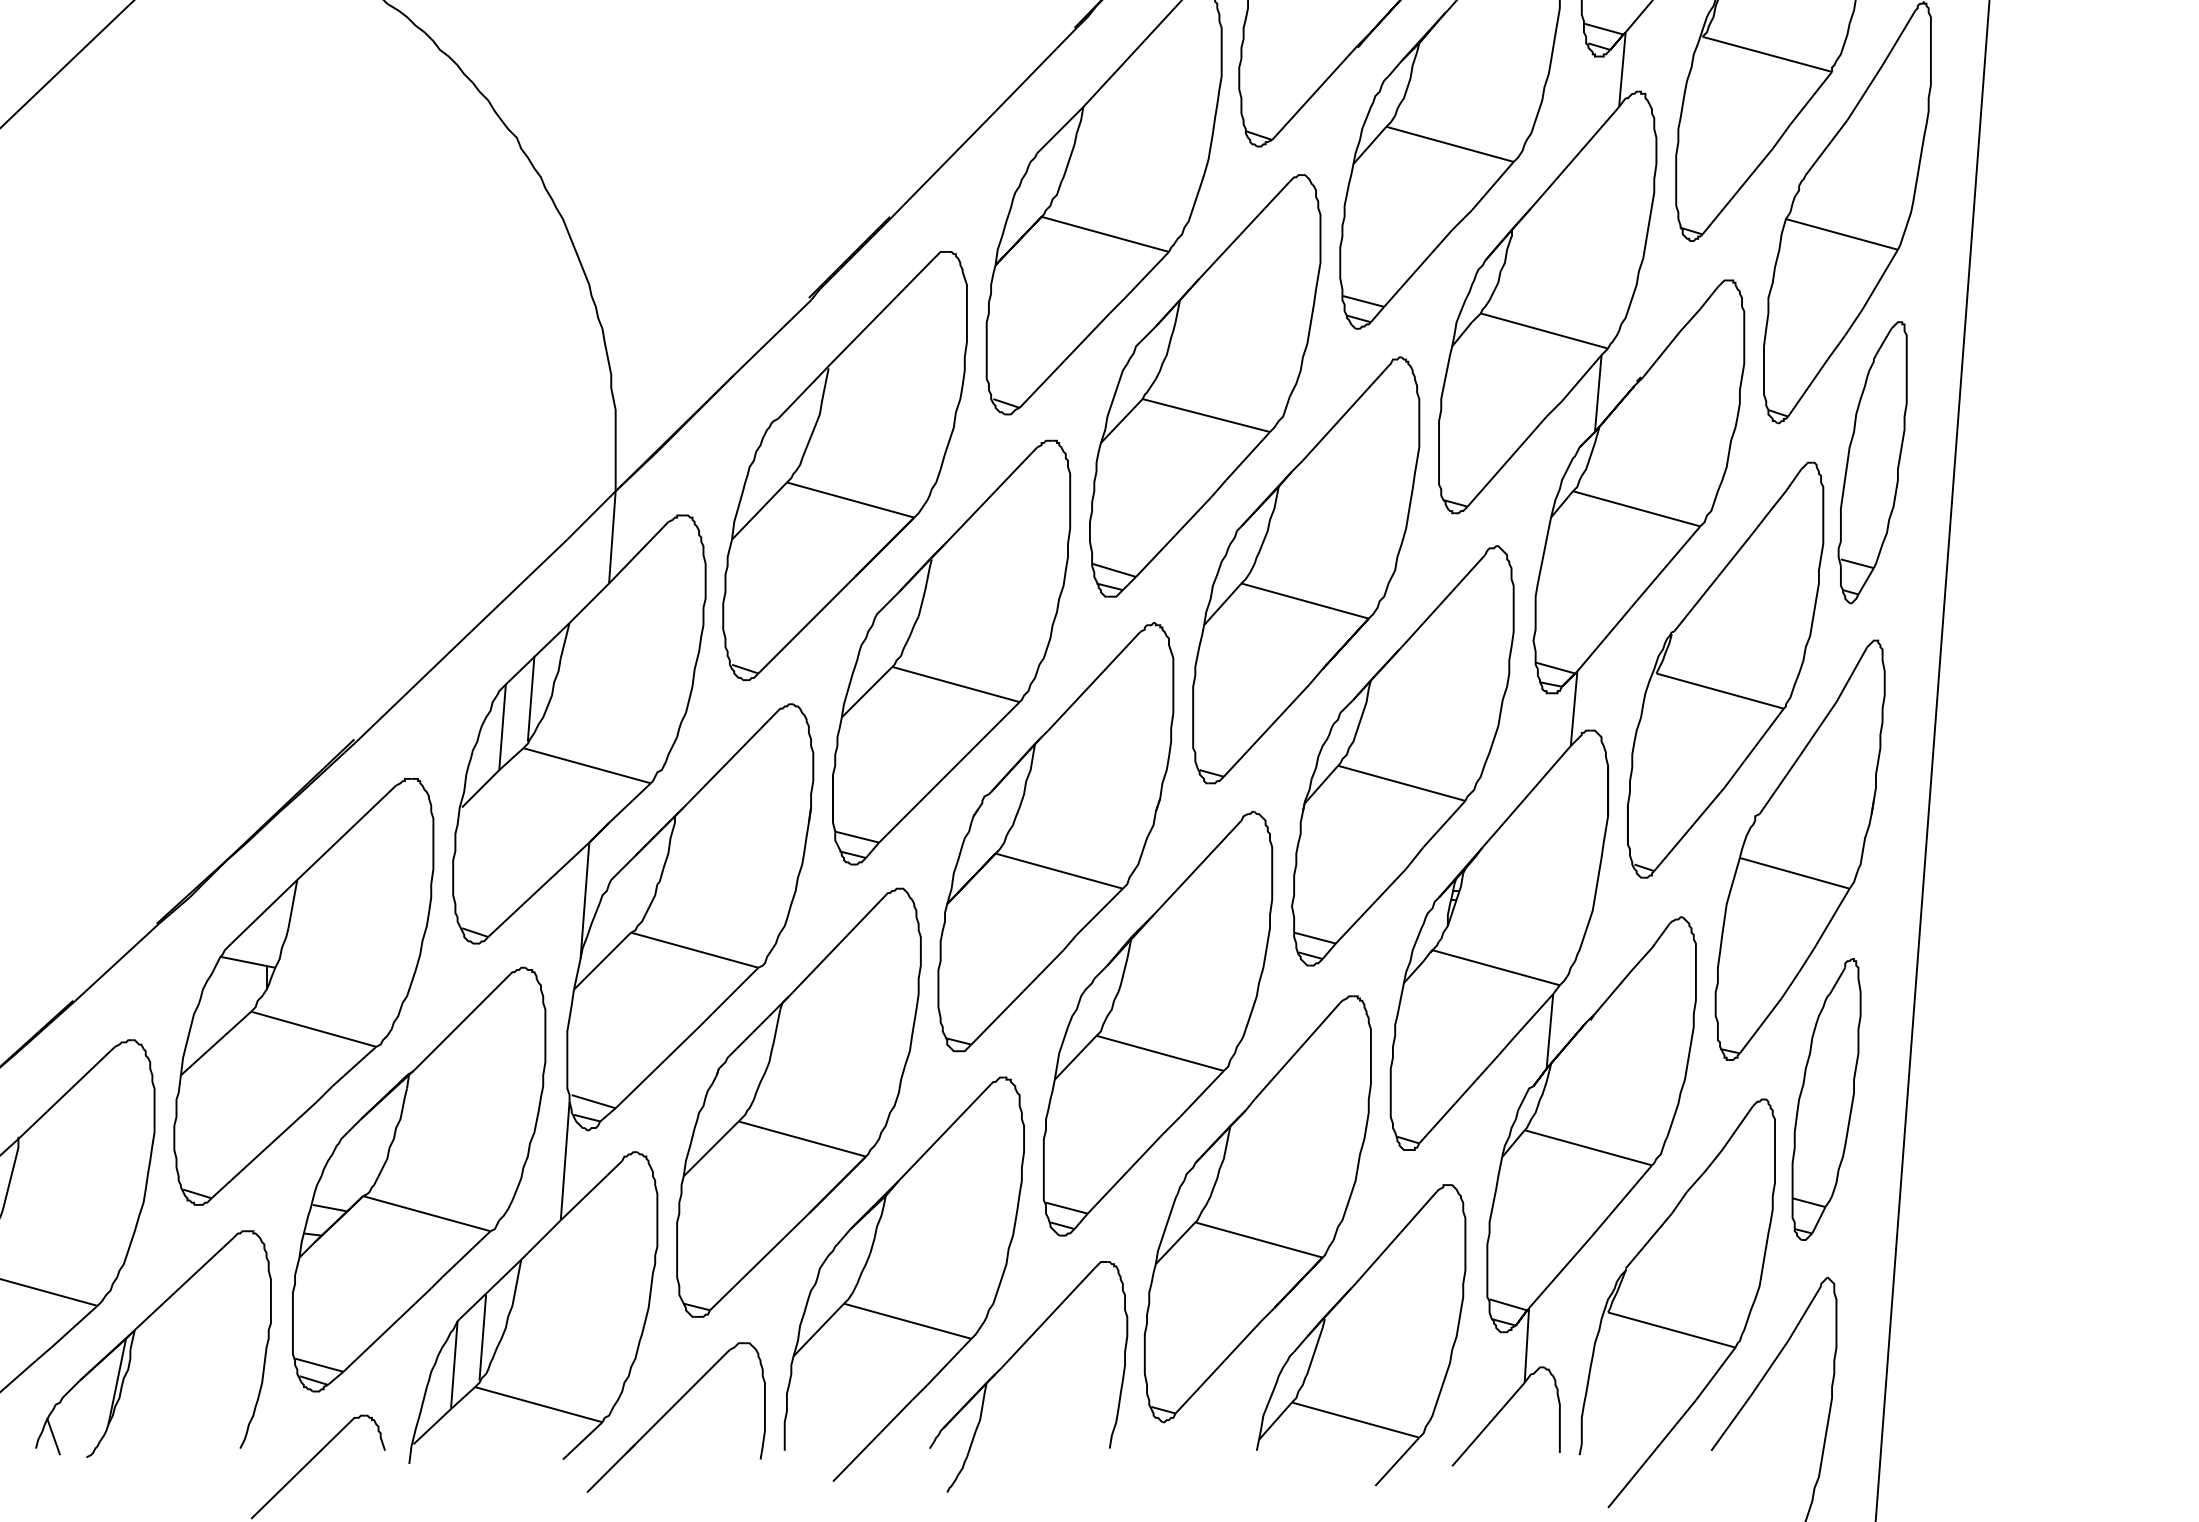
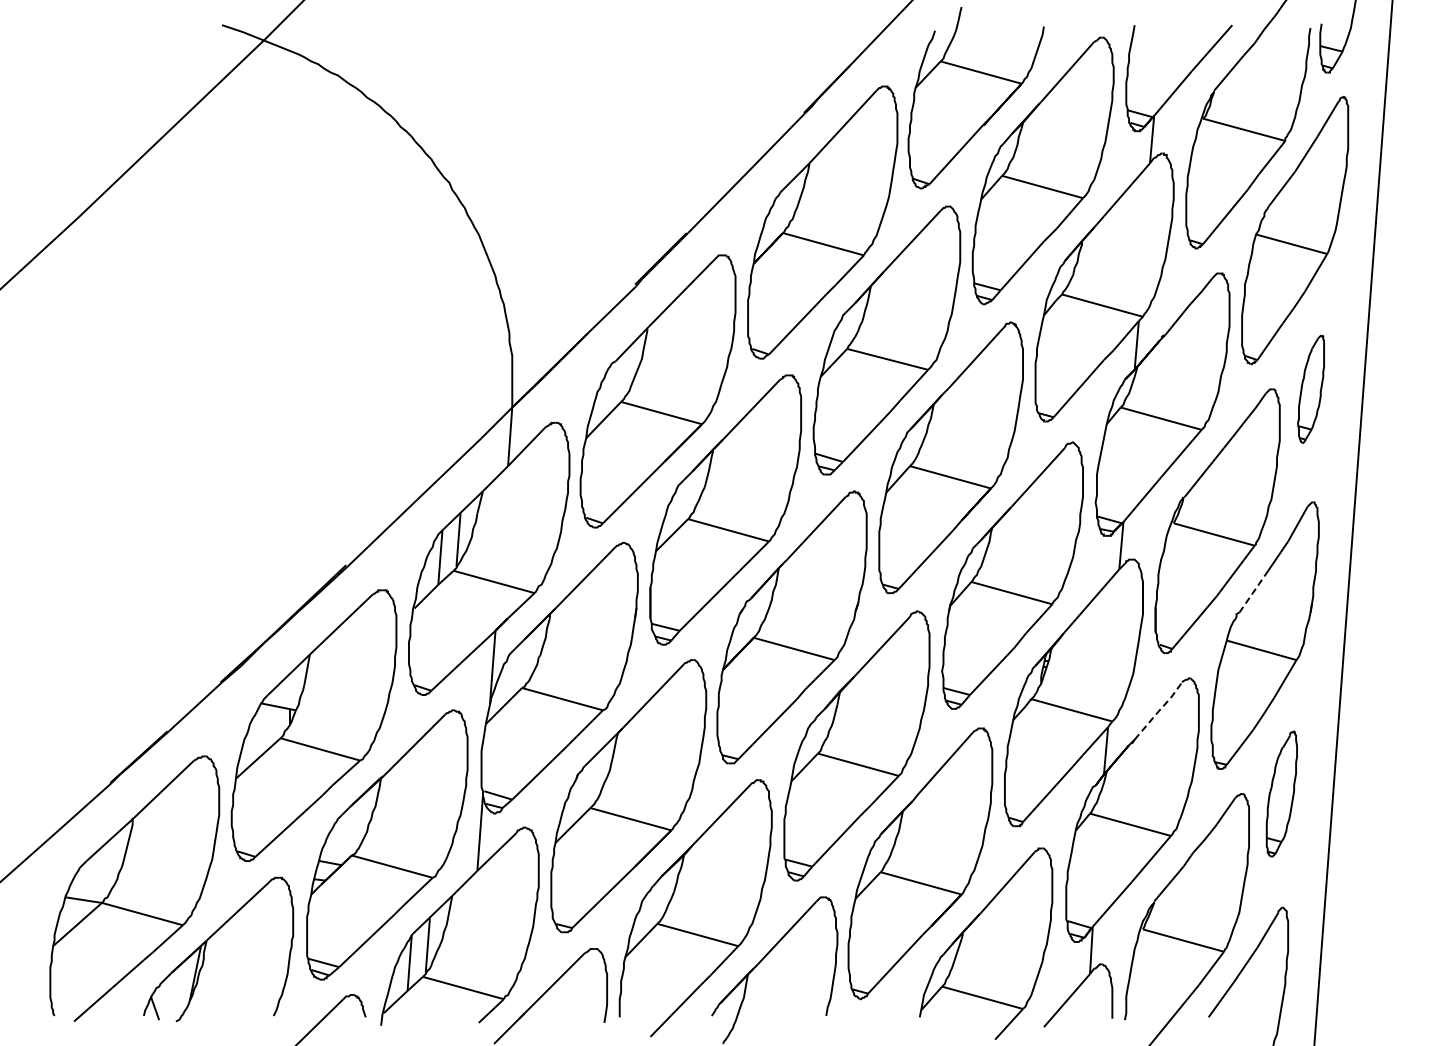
part: (1871, 462) -> (1310, 389), size x0.6
line: (1780, 785) -> (1252, 594), solid -> dashed
line: (1634, 969) -> (1159, 711), solid -> dashed
part: (1825, 1098) -> (1281, 793), size x0.7

